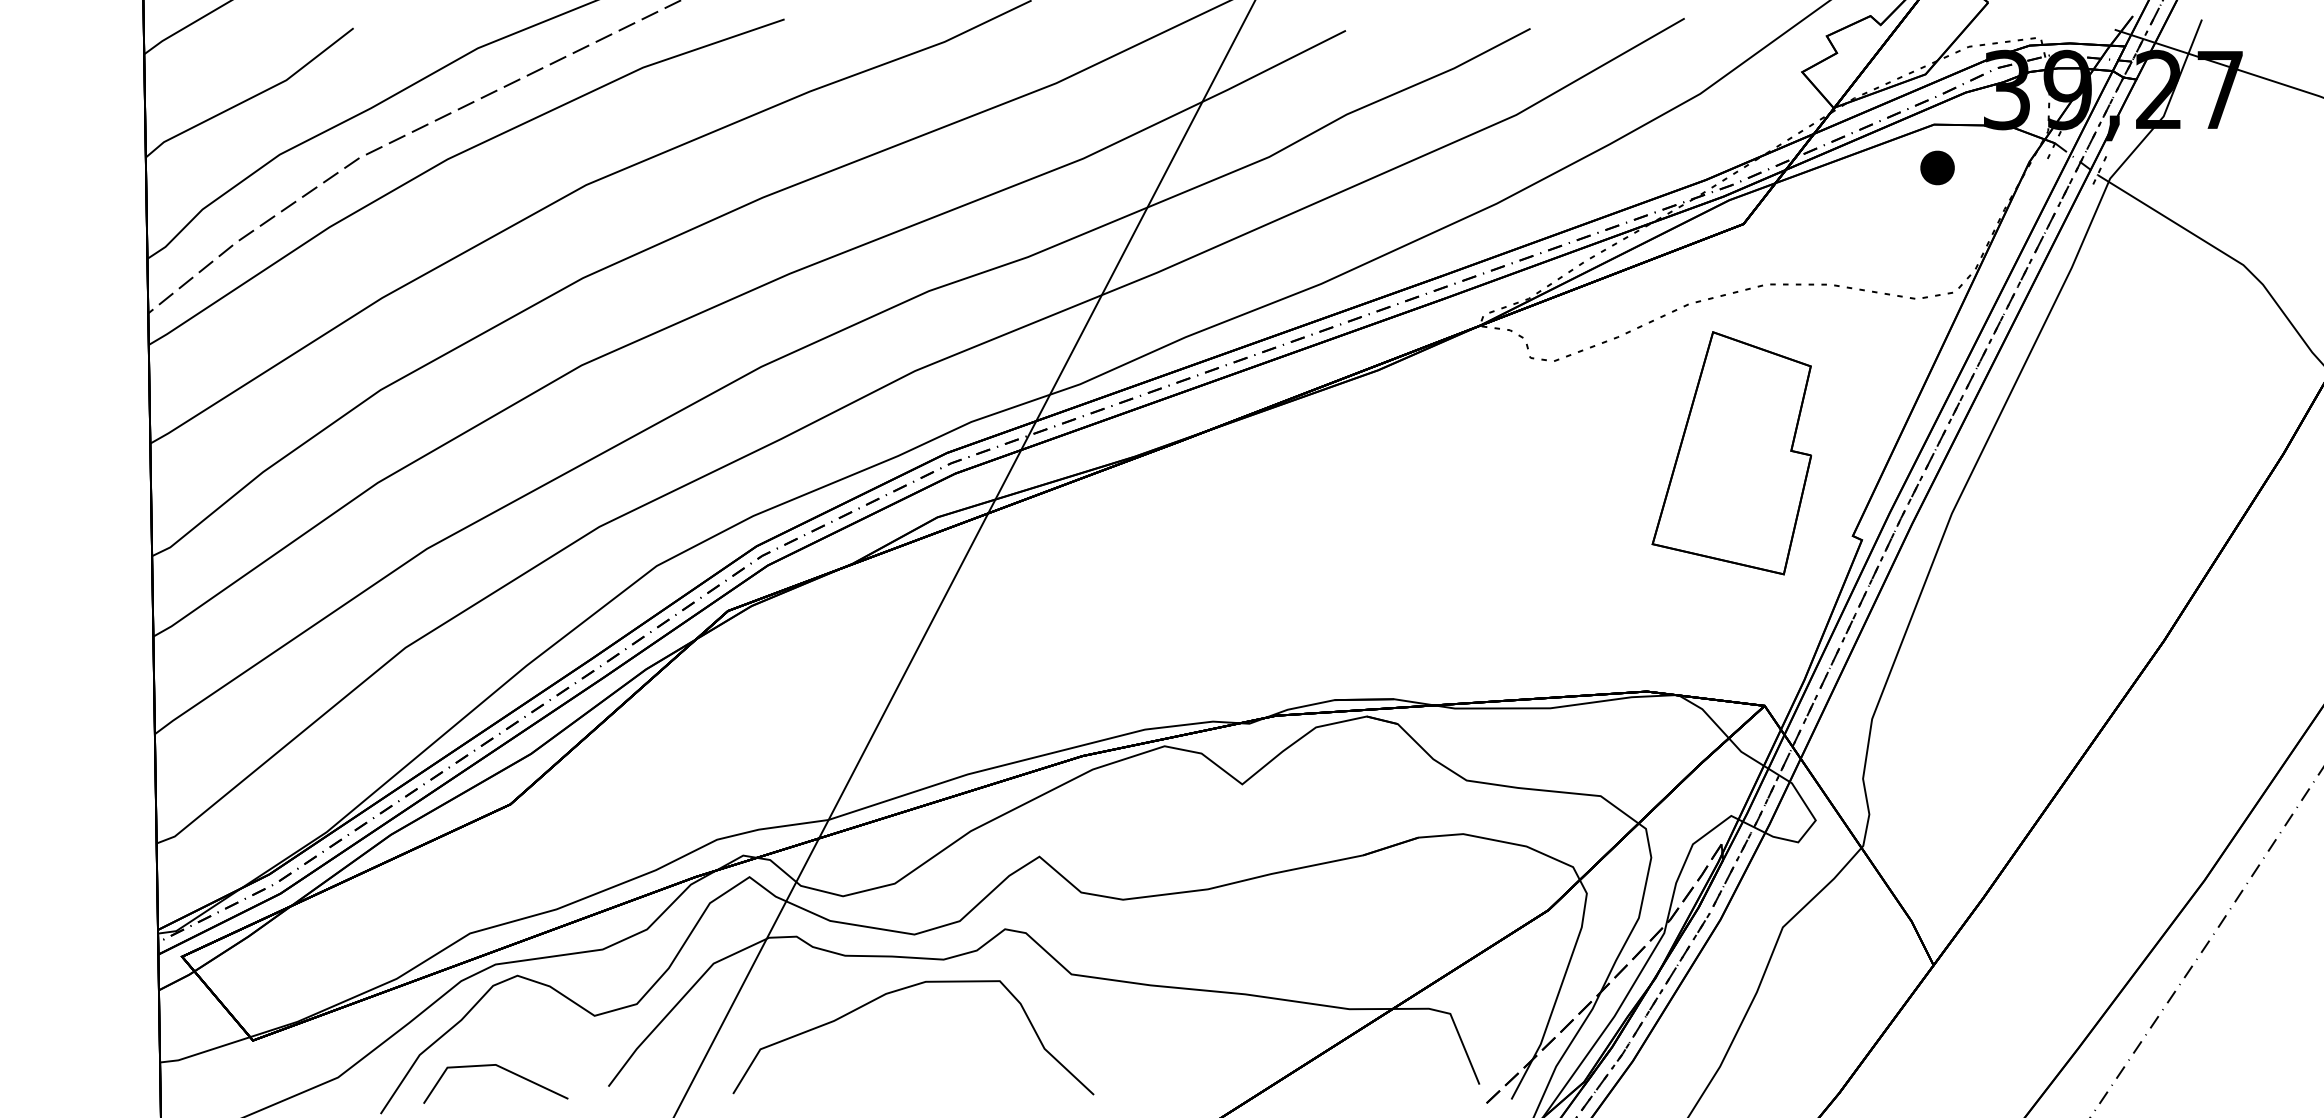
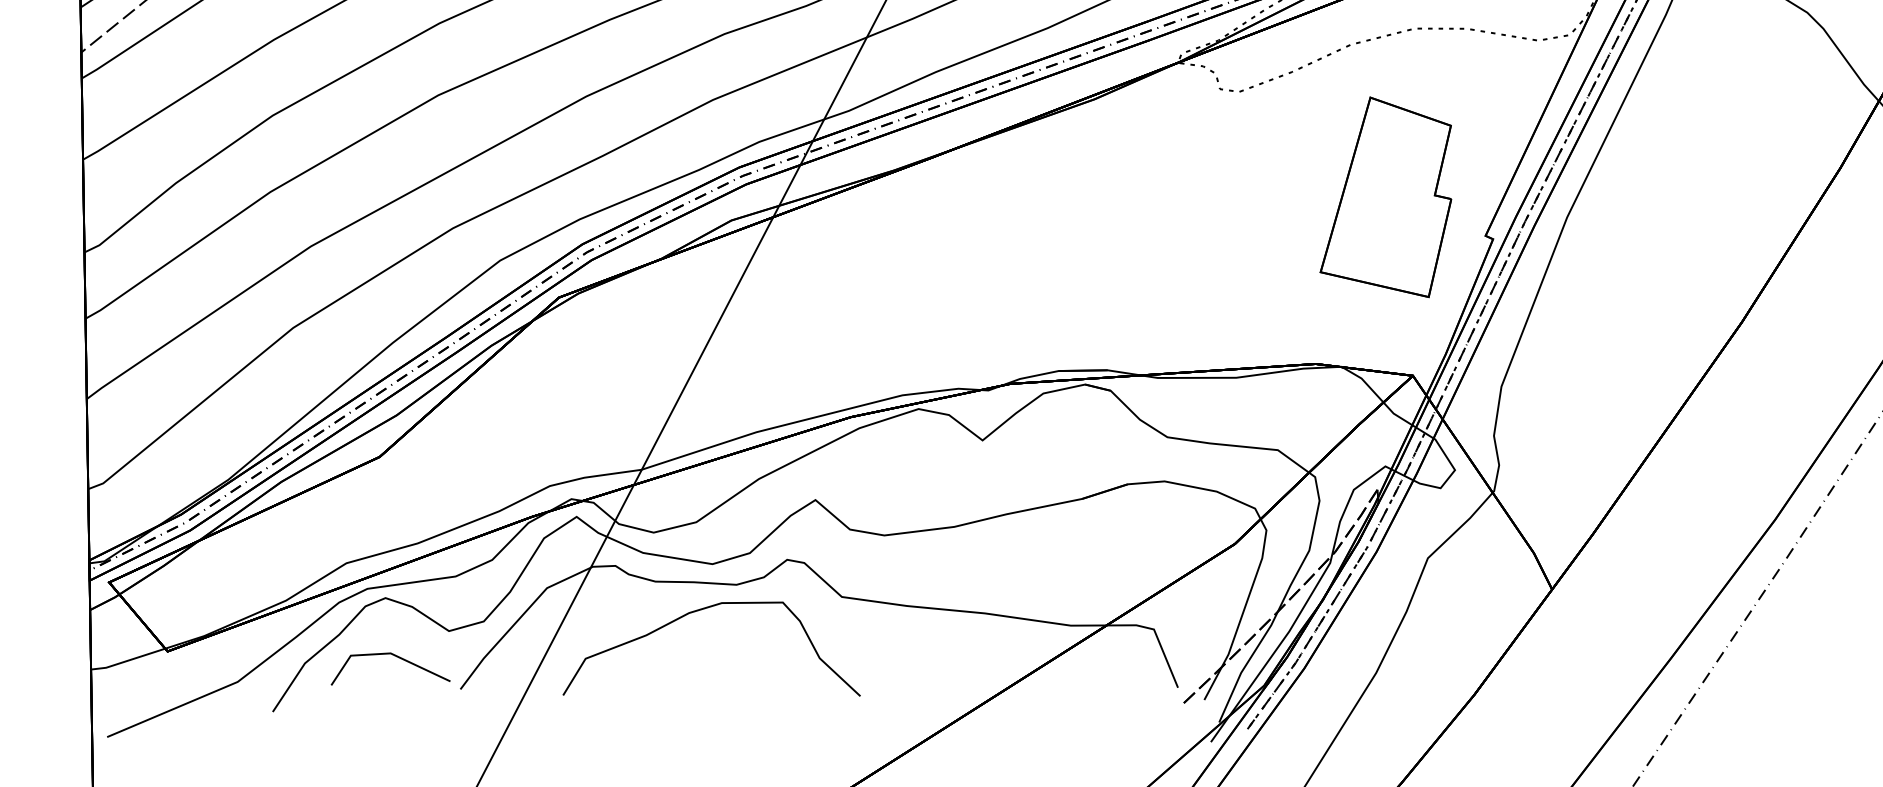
part: (1731, 453) -> (1385, 197), moved
line: (500, 1068) -> (394, 656), moved

